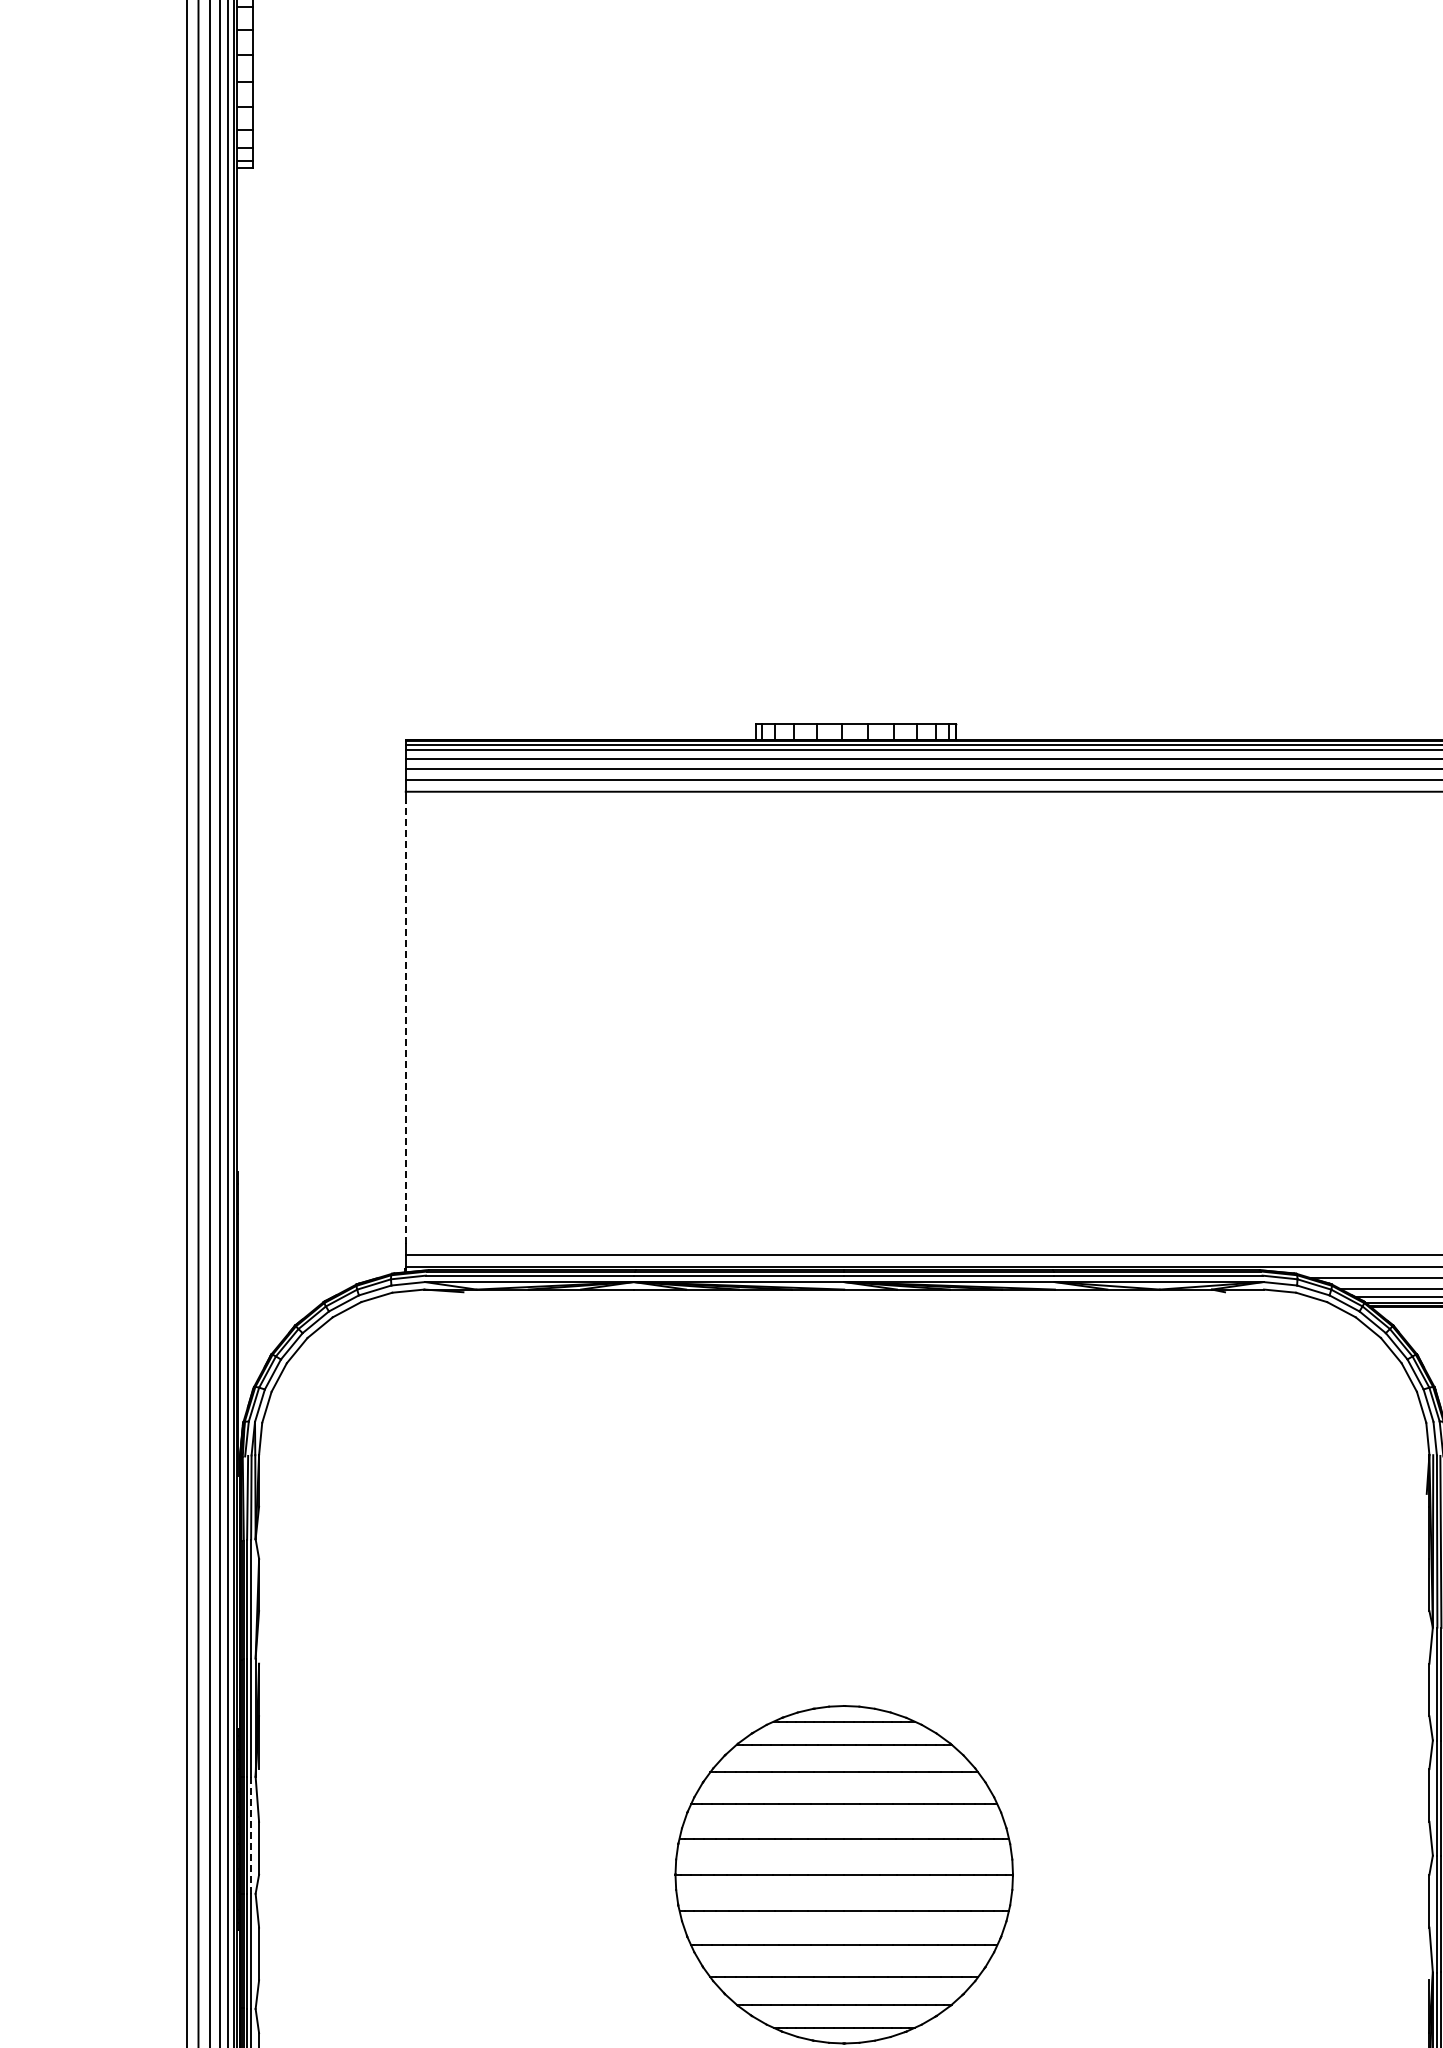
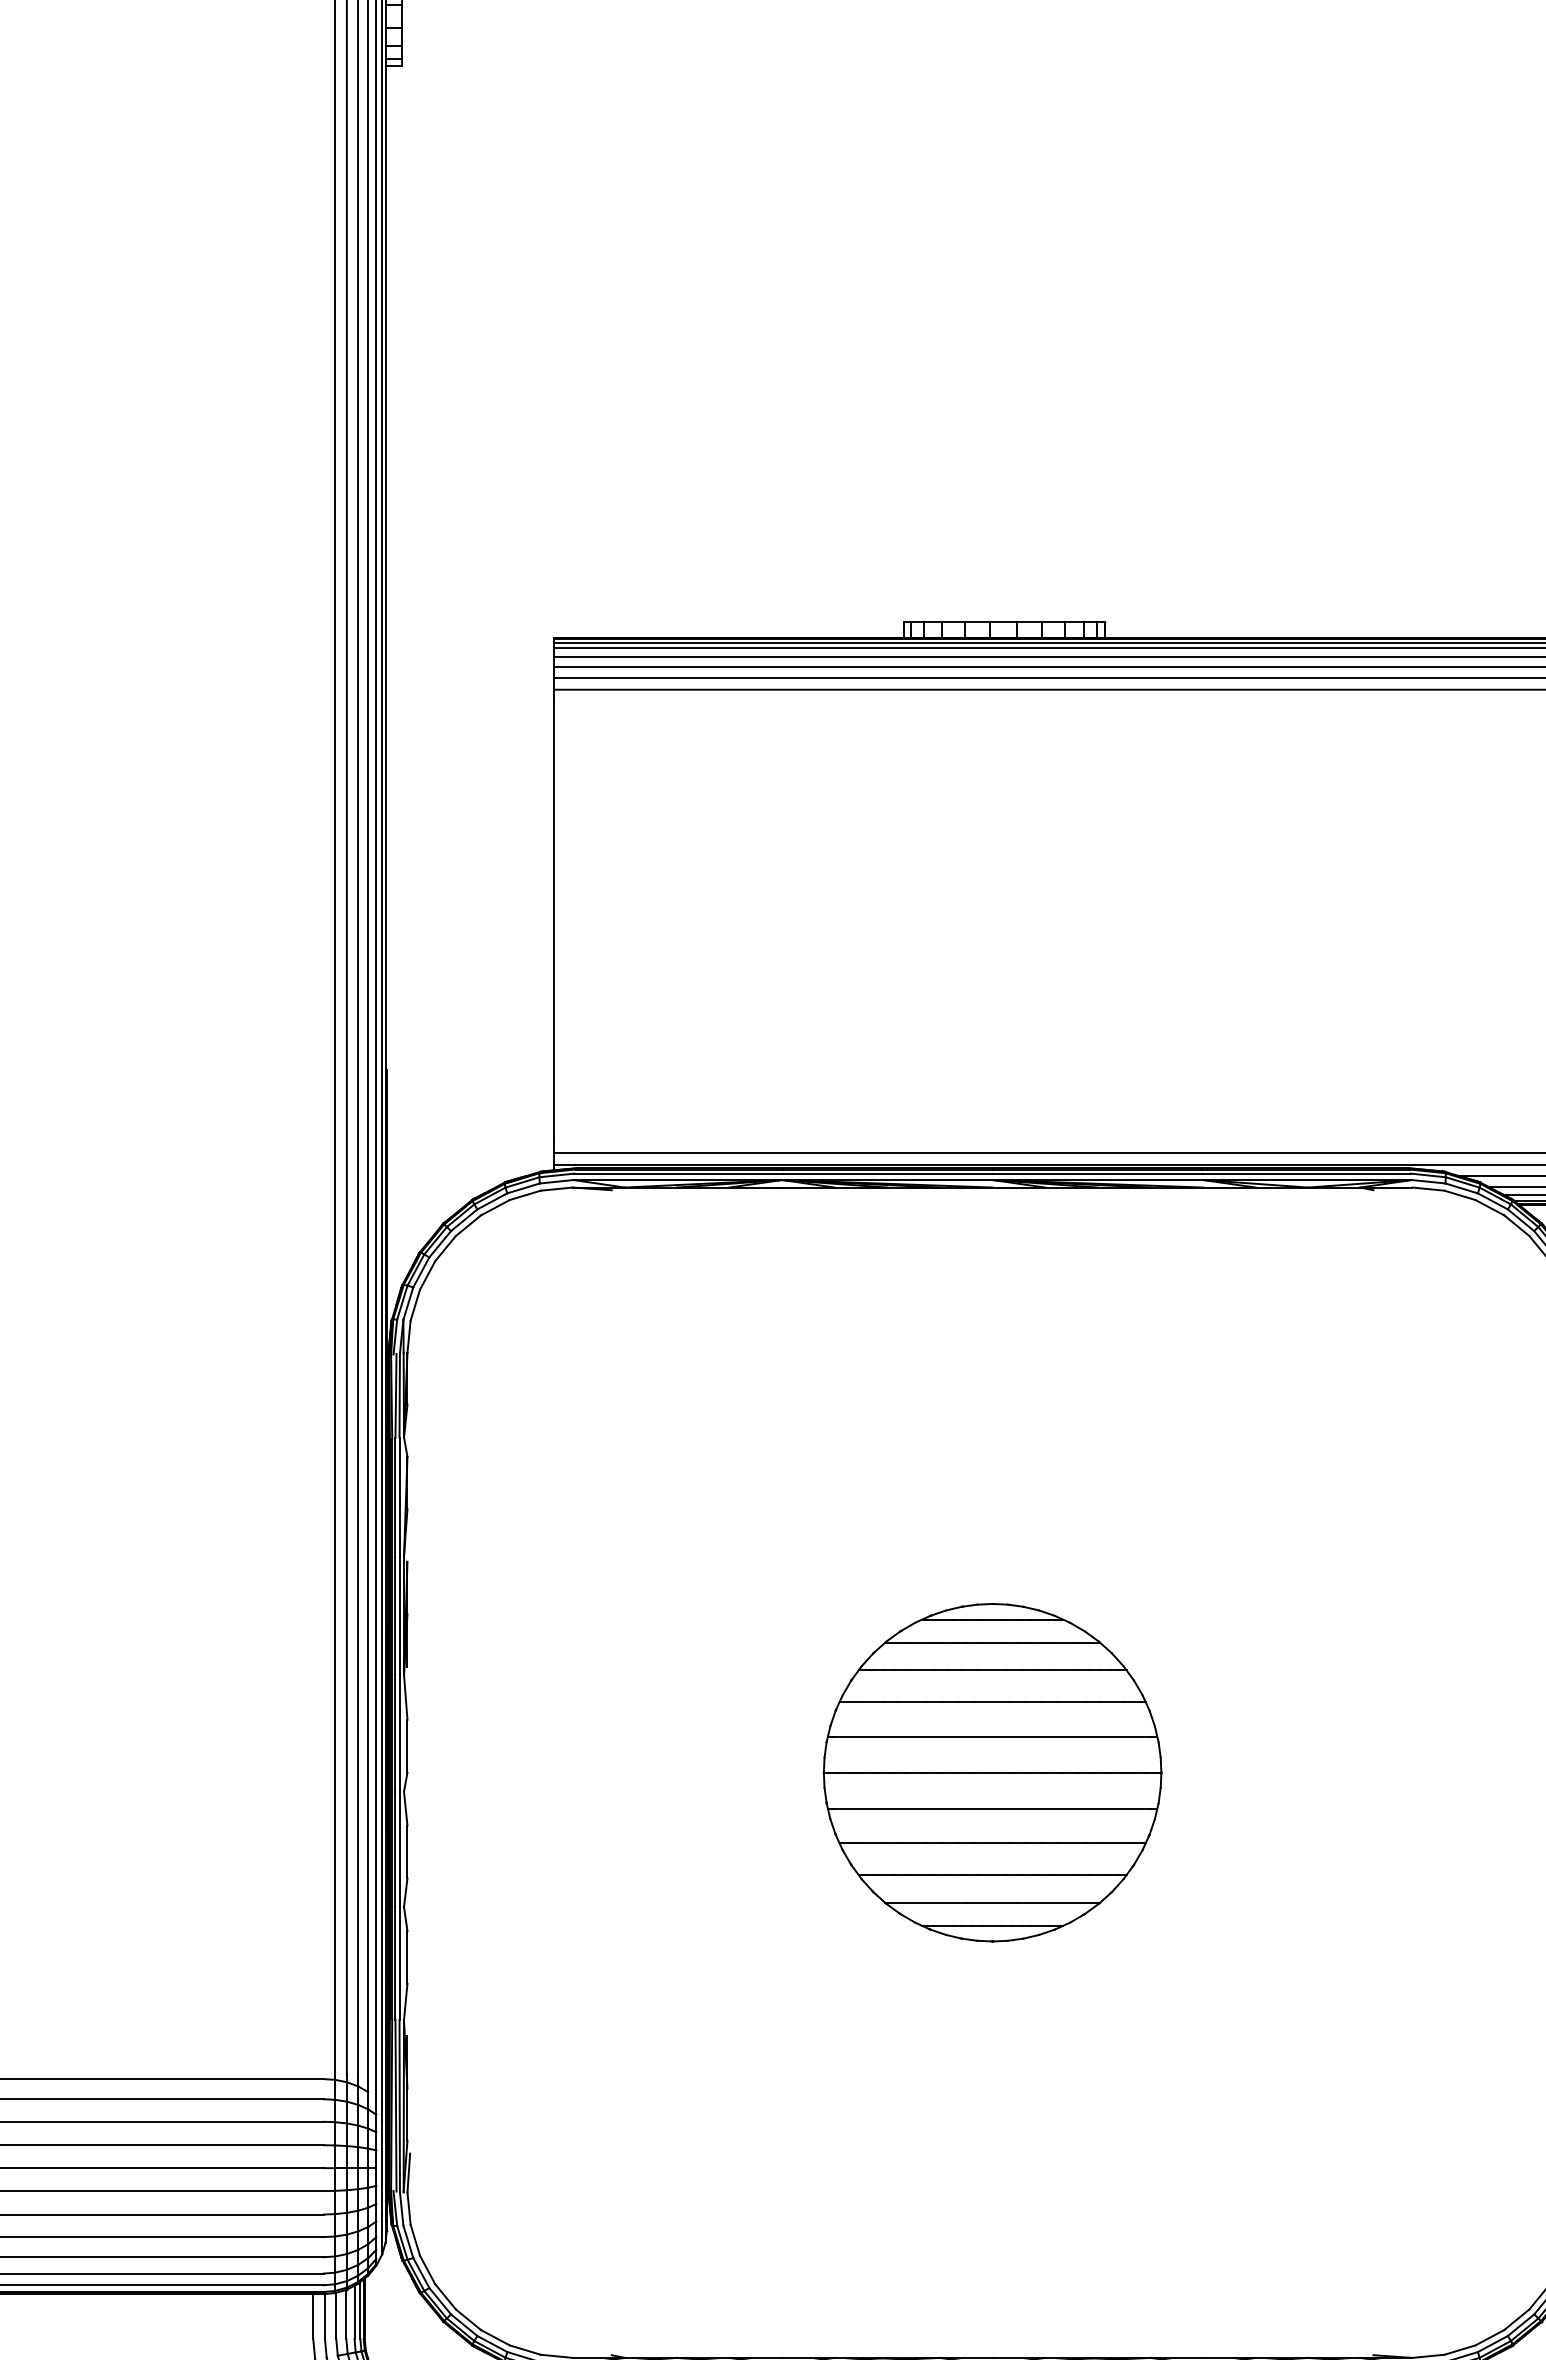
line: (406, 1023) -> (554, 921), dashed -> solid
line: (251, 1835) -> (399, 1733), dashed -> solid

